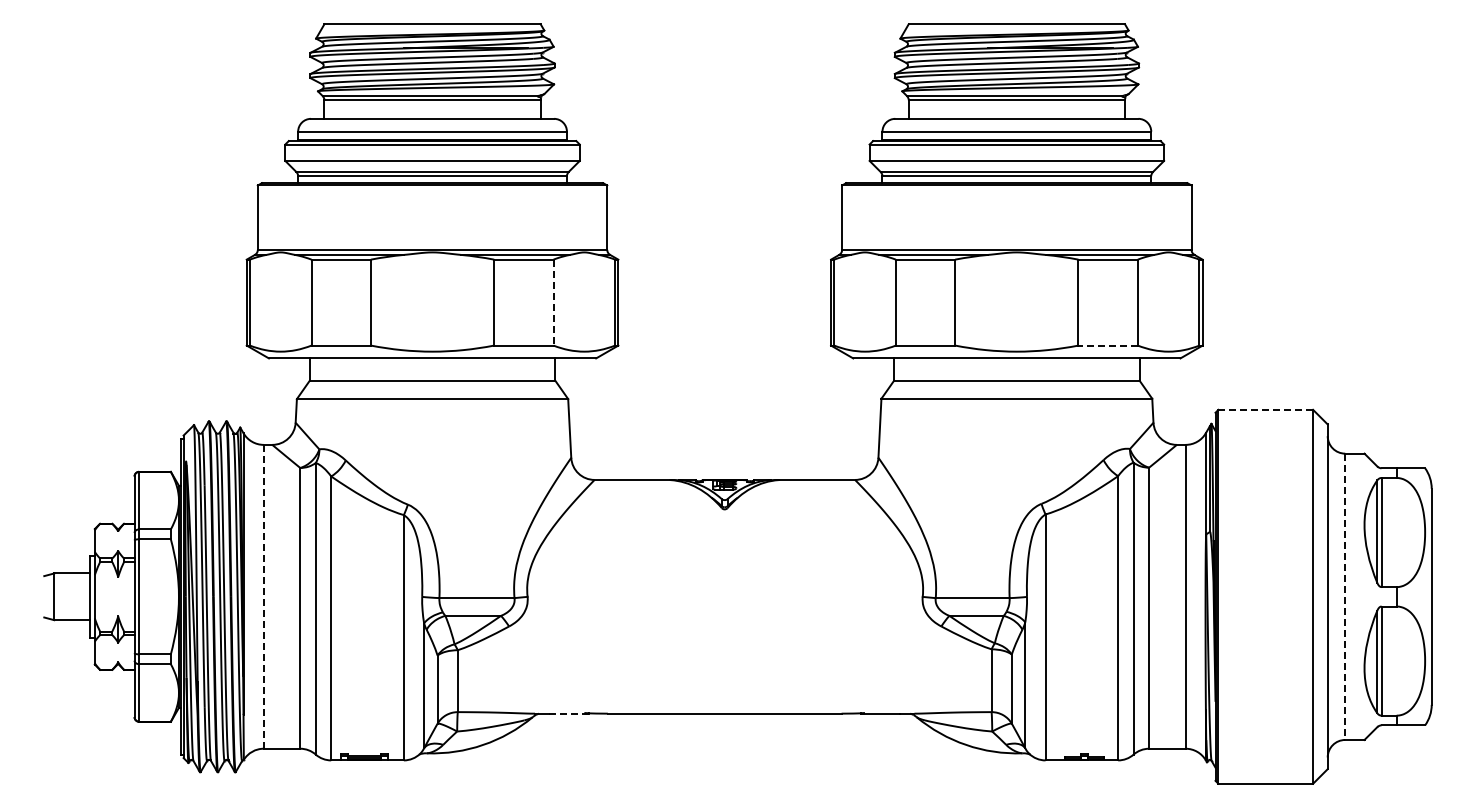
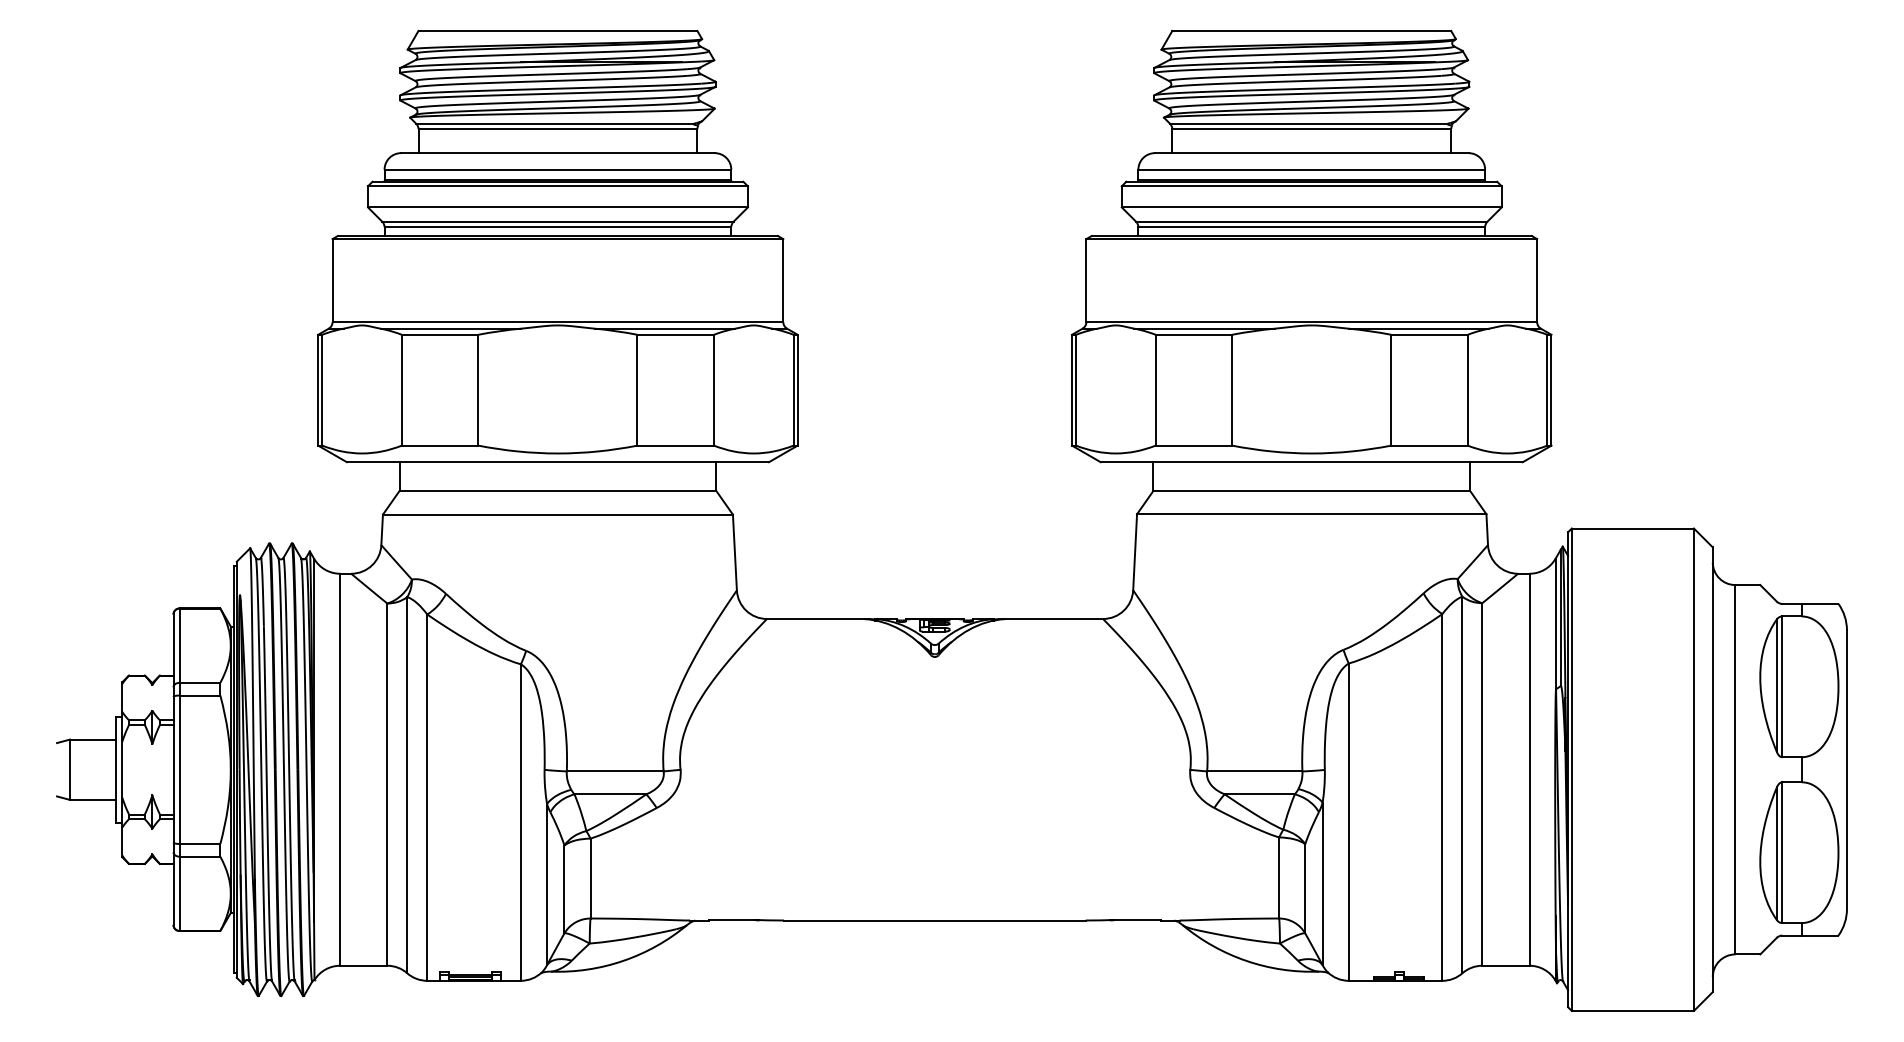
line: (553, 302) -> (713, 390), dashed -> solid
line: (1108, 345) -> (1429, 445), dashed -> solid
line: (1265, 409) -> (1632, 528), dashed -> solid
line: (263, 596) -> (339, 769), dashed -> solid
line: (1345, 597) -> (1735, 770), dashed -> solid
line: (569, 713) -> (734, 920), dashed -> solid

